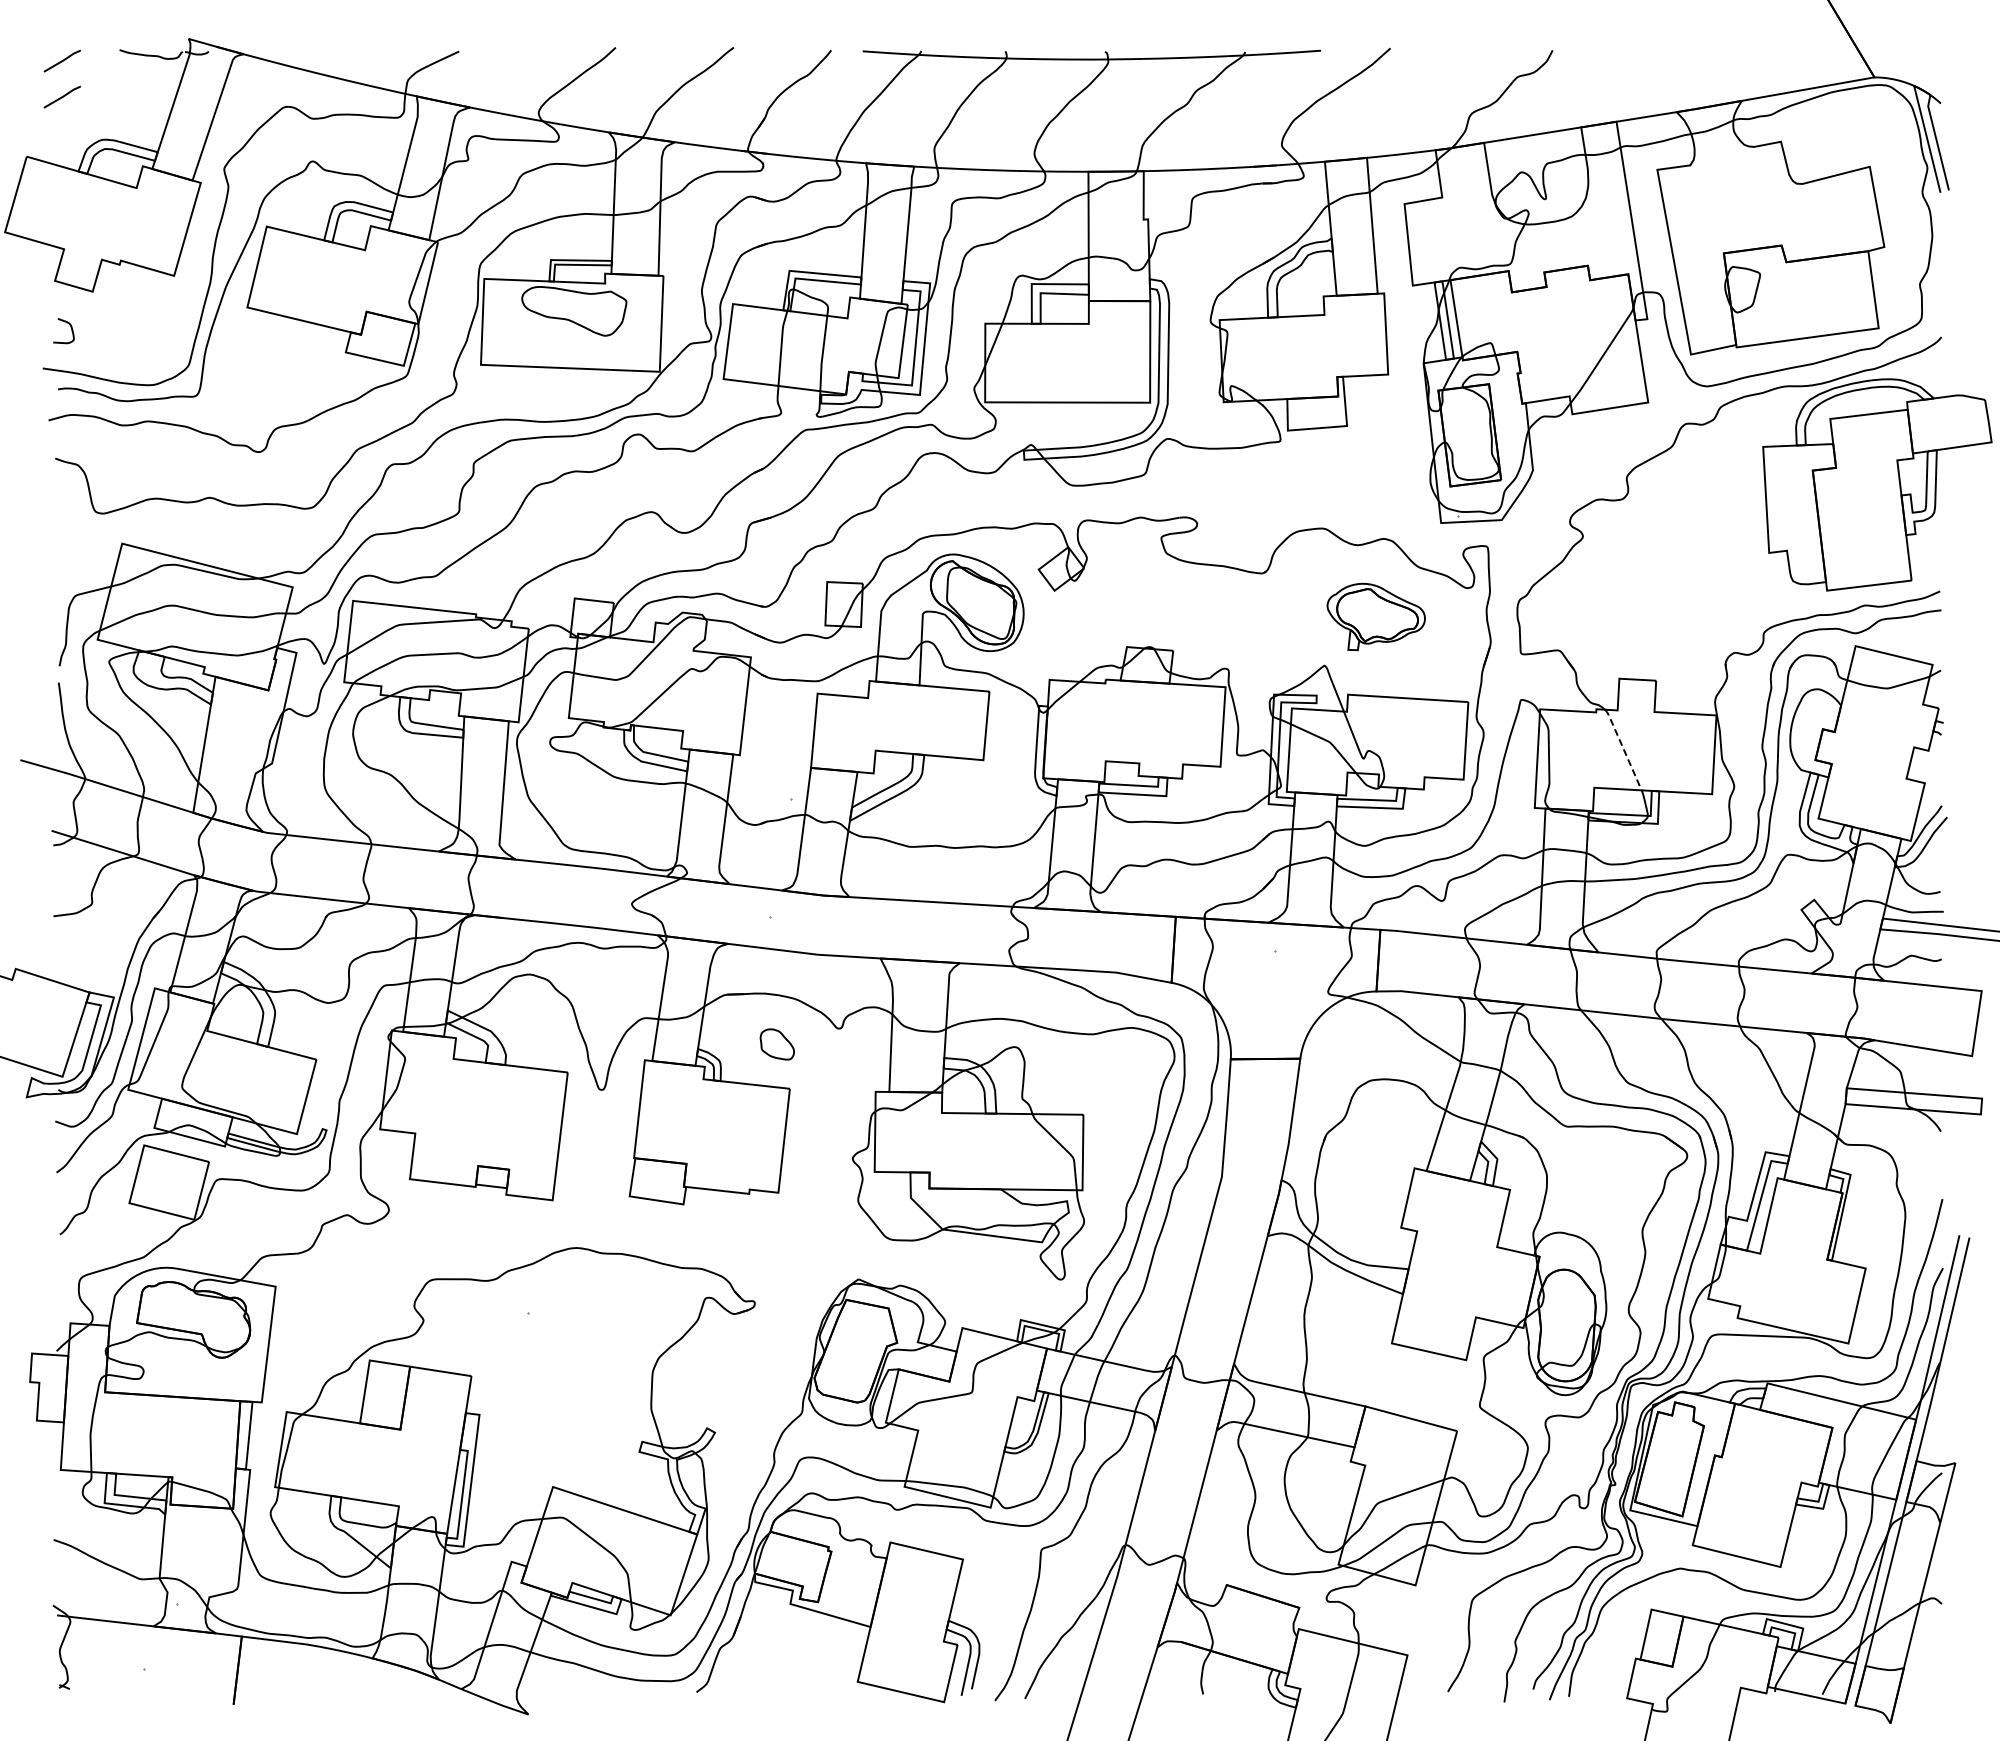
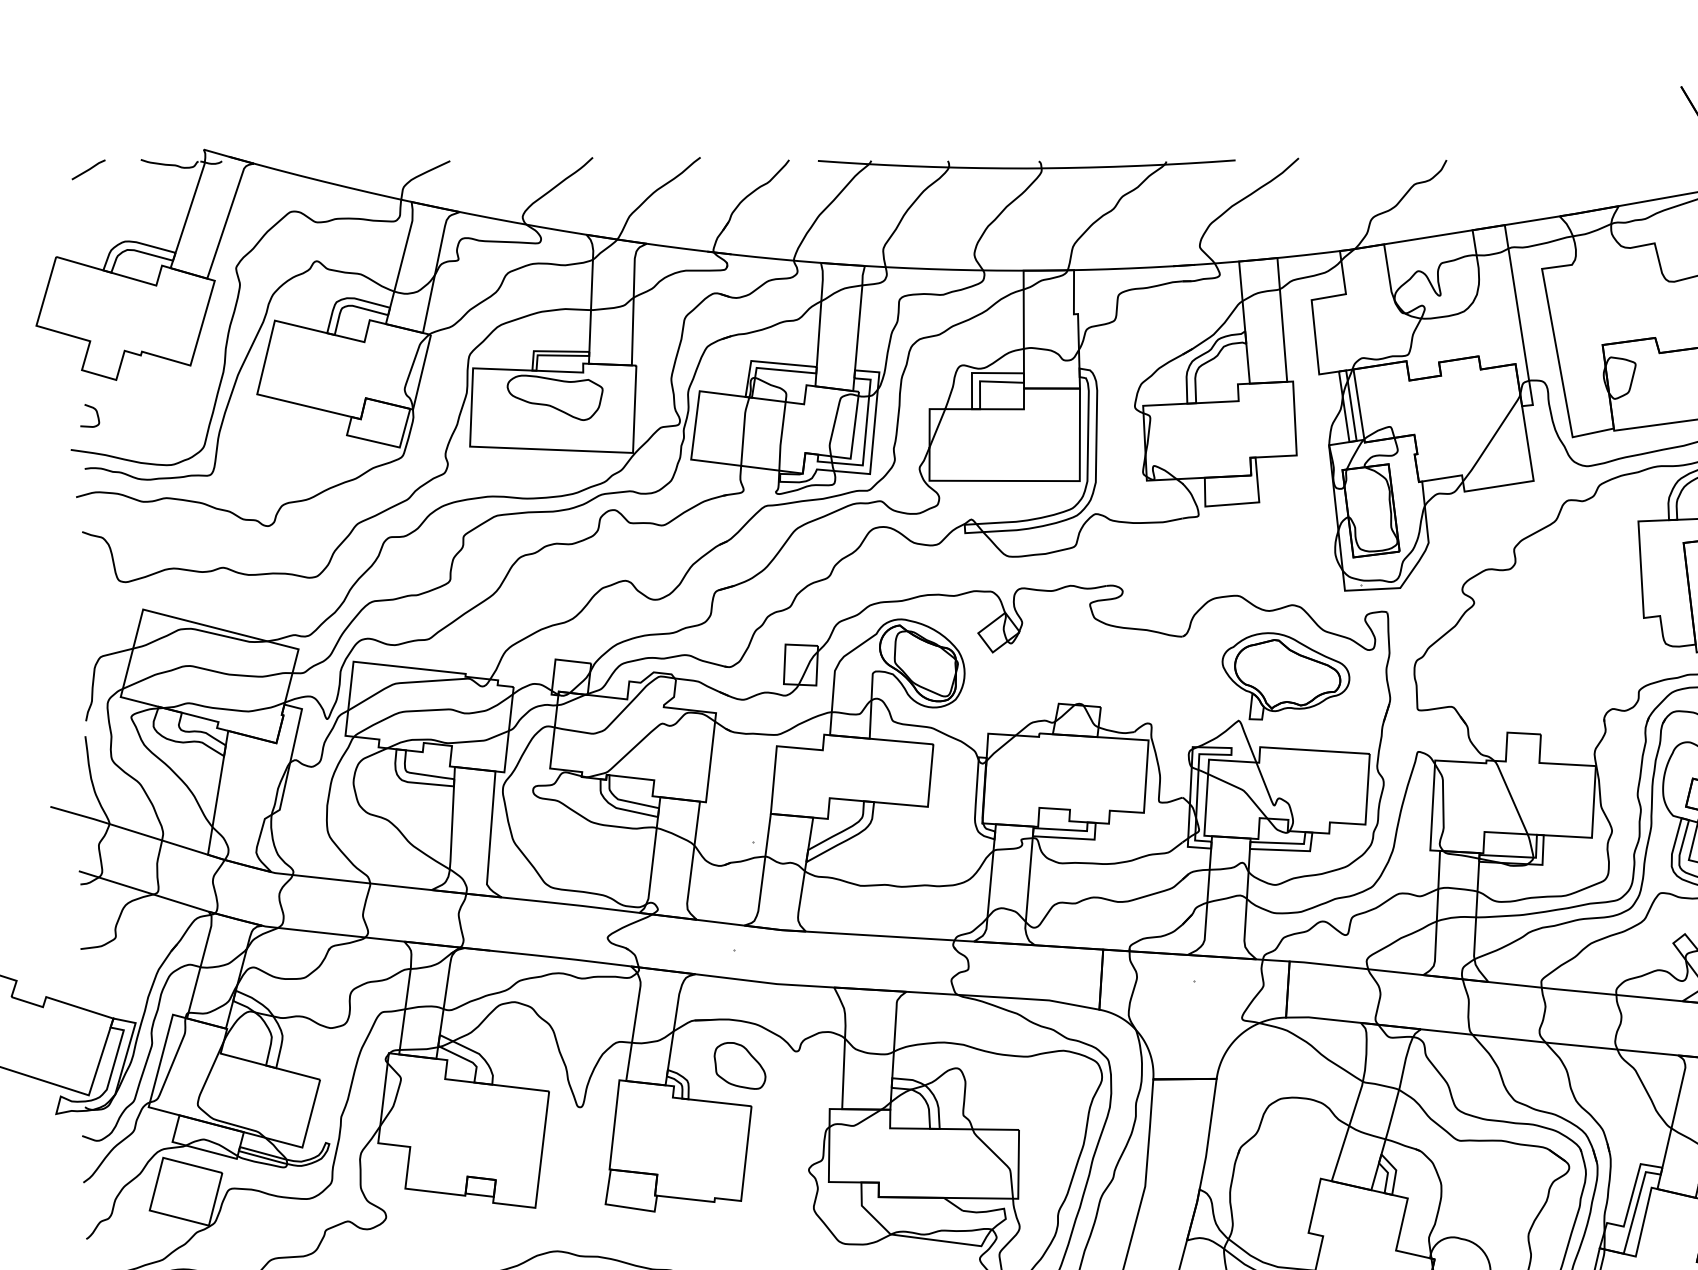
line: (61, 96) -> (87, 202), removed
part: (1375, 616) -> (1285, 675), size x1.43
line: (1623, 748) -> (1511, 796), dashed -> solid
part: (777, 1044) -> (740, 1065), size x1.67

